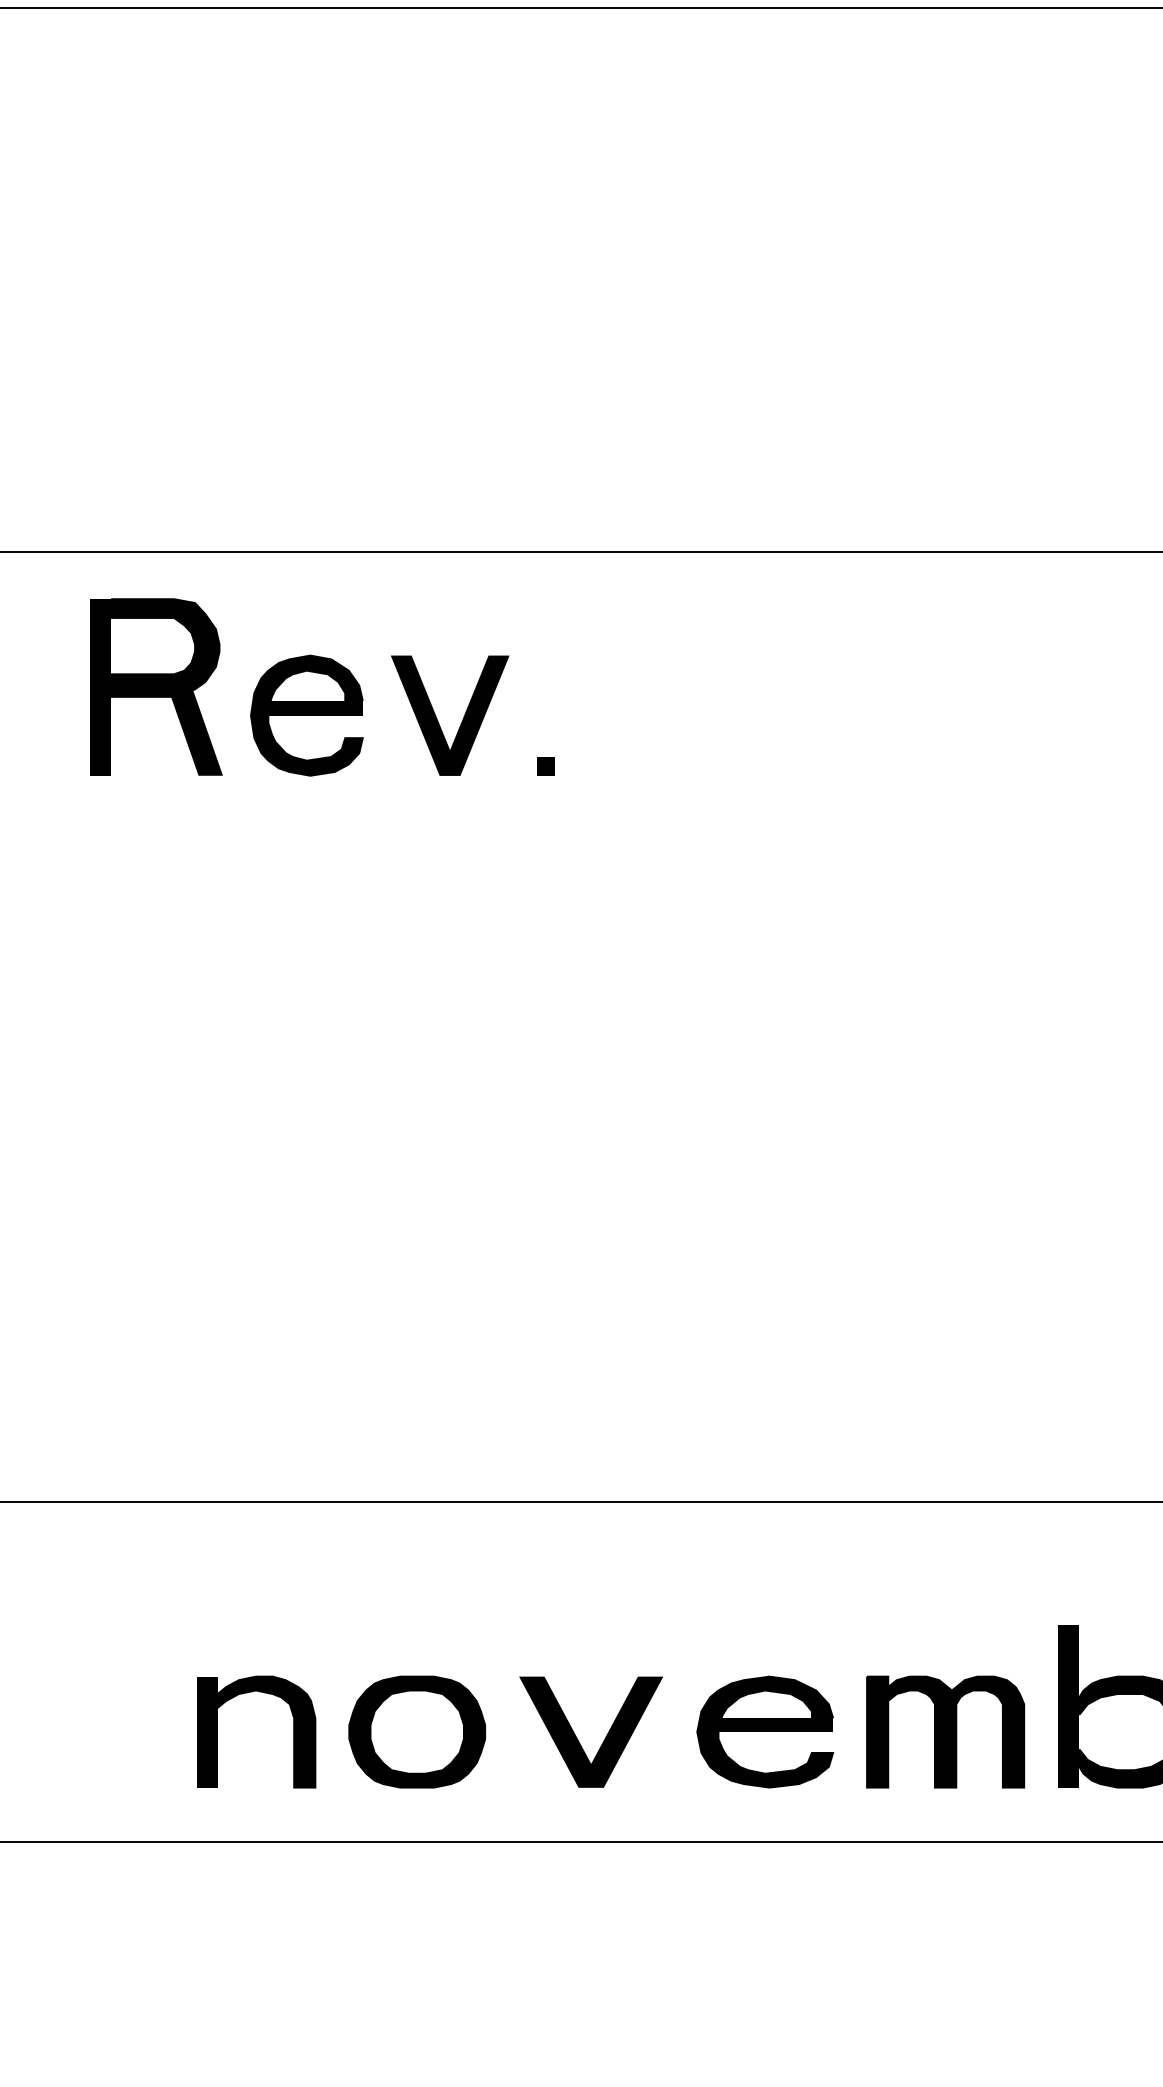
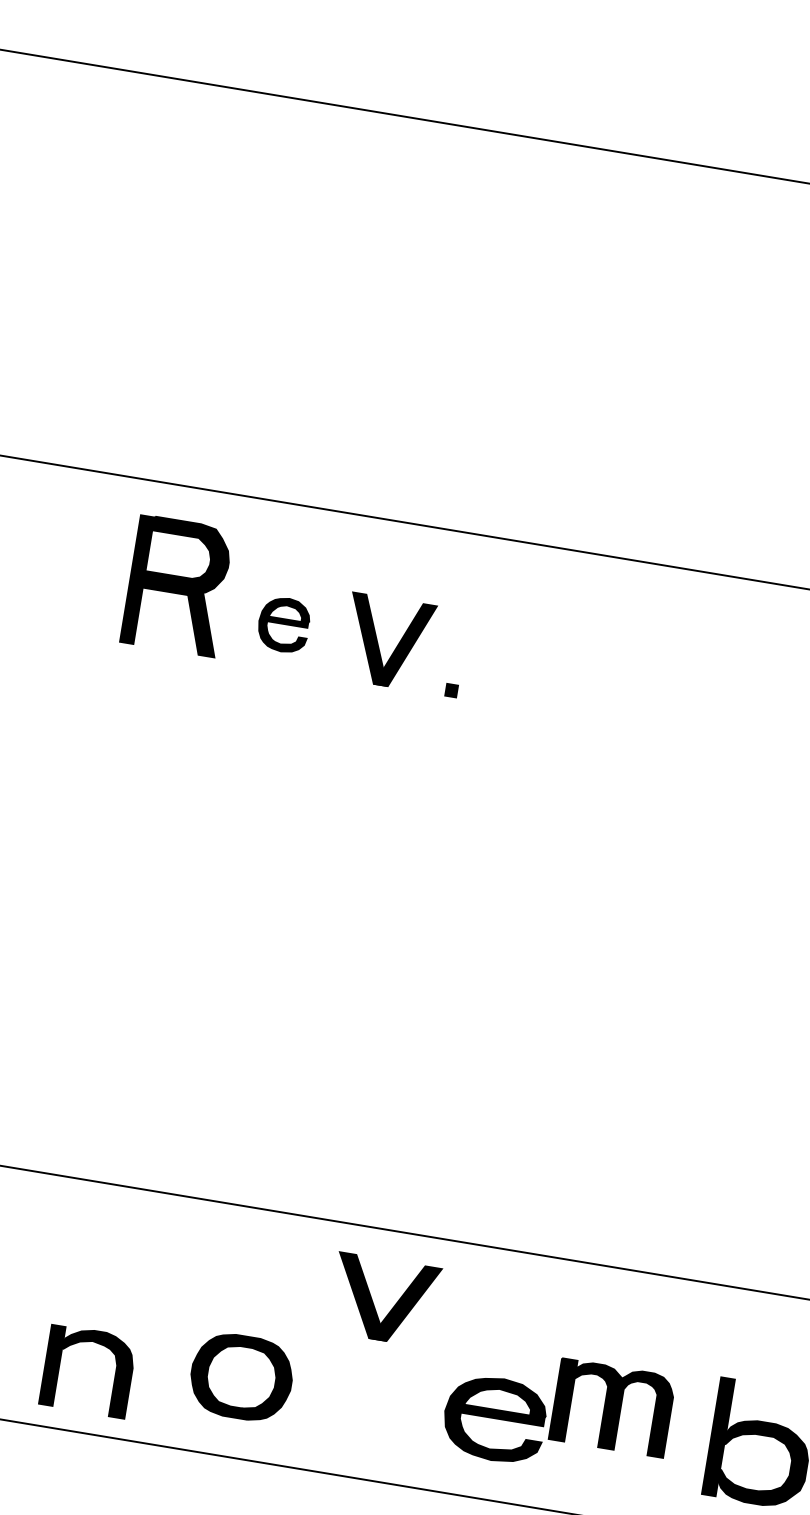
part: (306, 715) -> (283, 624), size x0.6
part: (293, 1731) -> (115, 1375), moved
part: (945, 1731) -> (612, 1407), moved
part: (577, 1737) -> (373, 1302), moved

